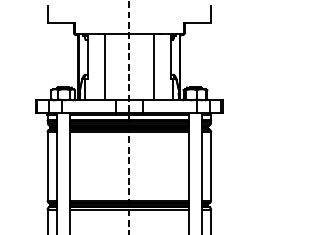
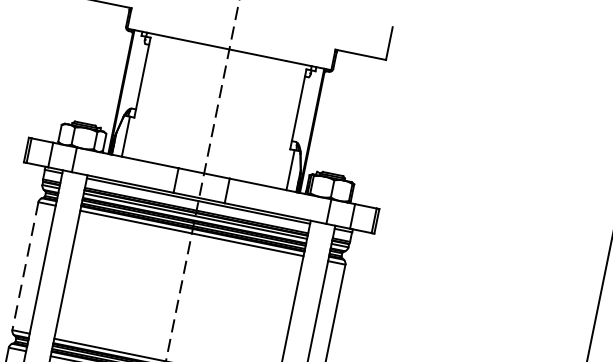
line: (104, 67) -> (170, 102), removed
line: (154, 67) -> (263, 121), removed
line: (47, 166) -> (25, 266), solid -> dashed

